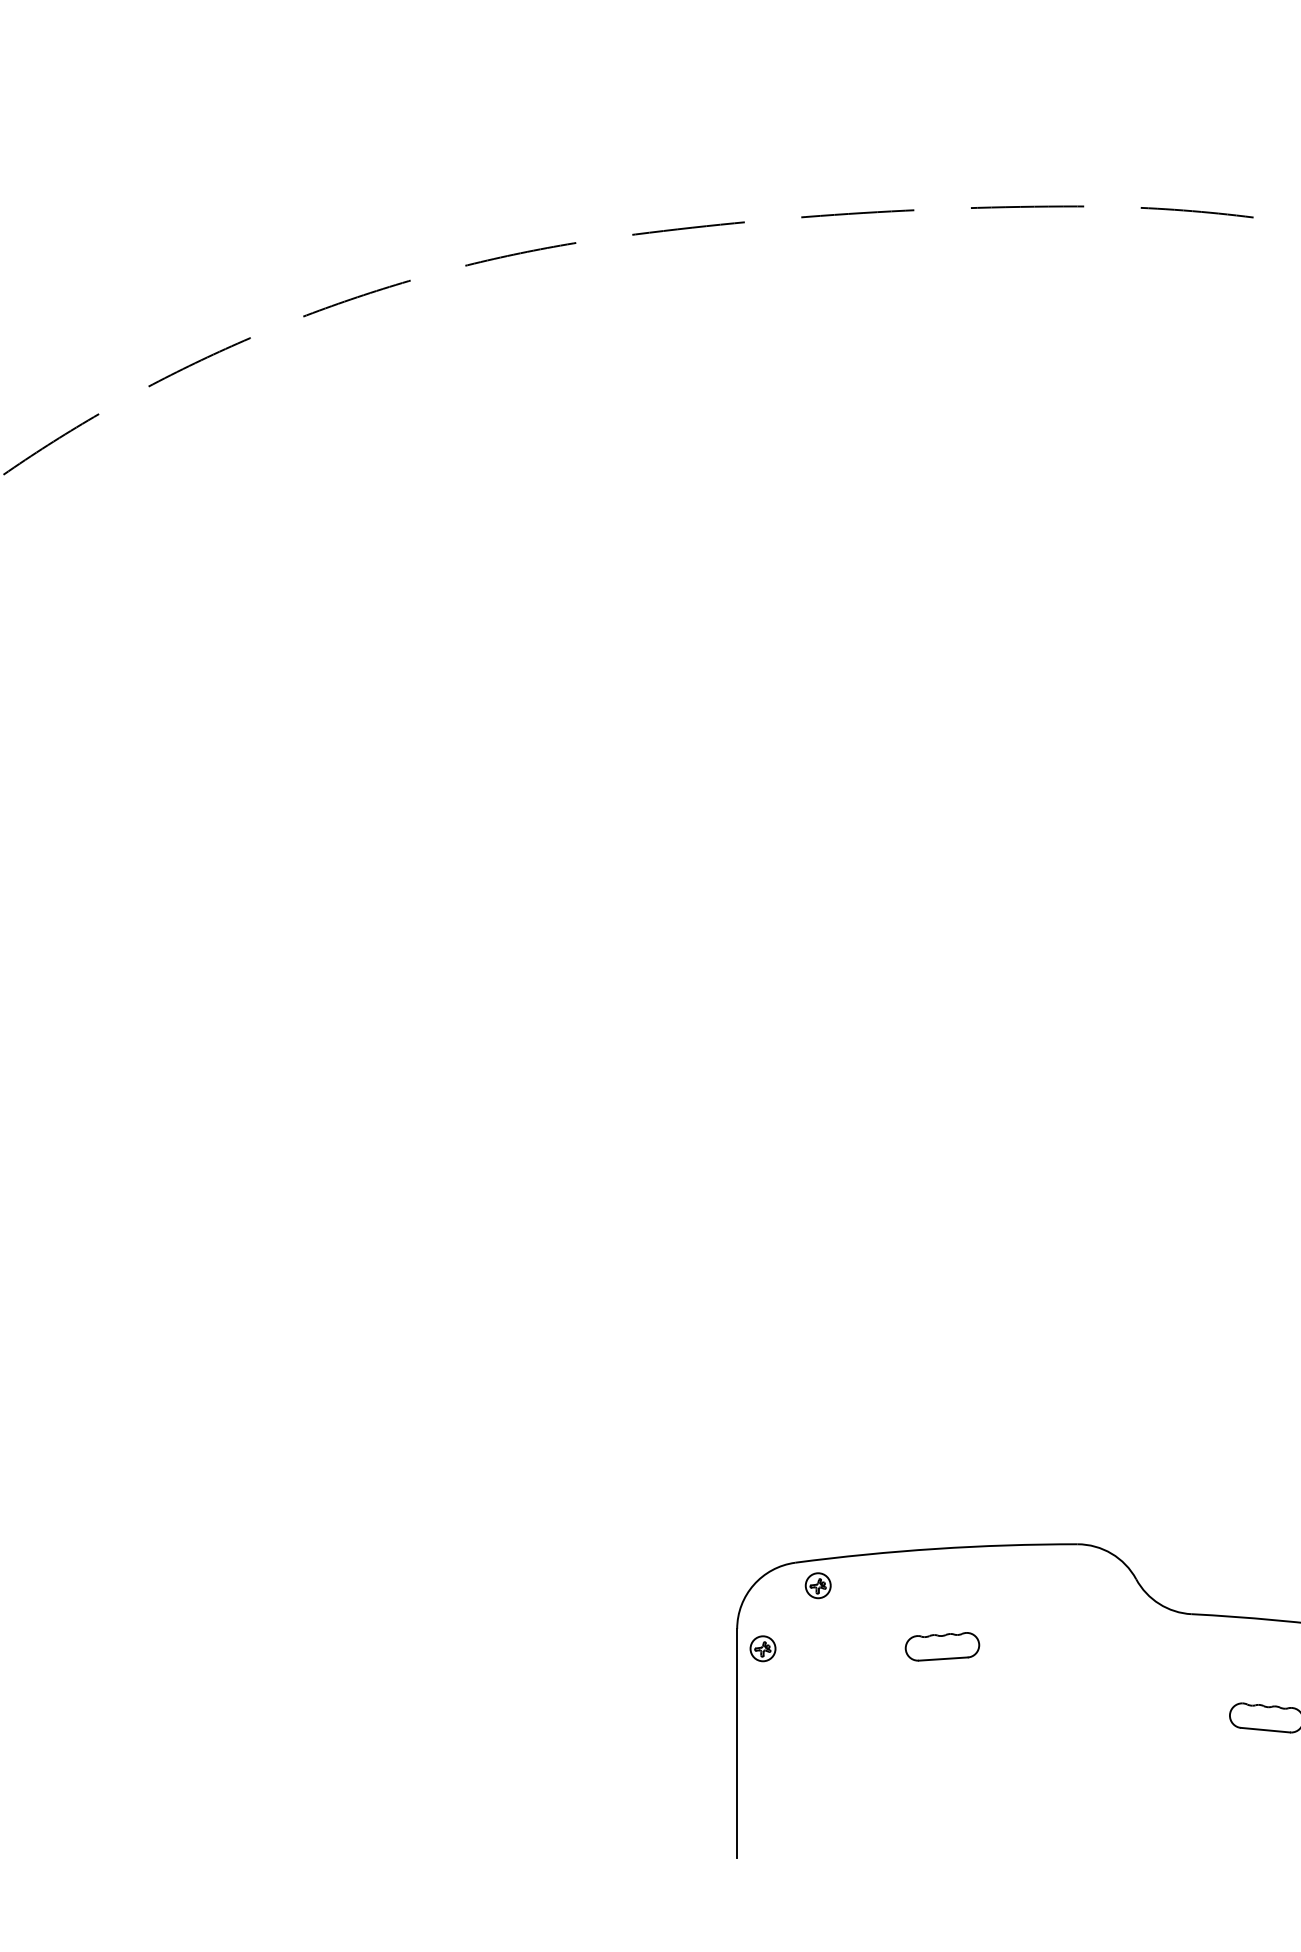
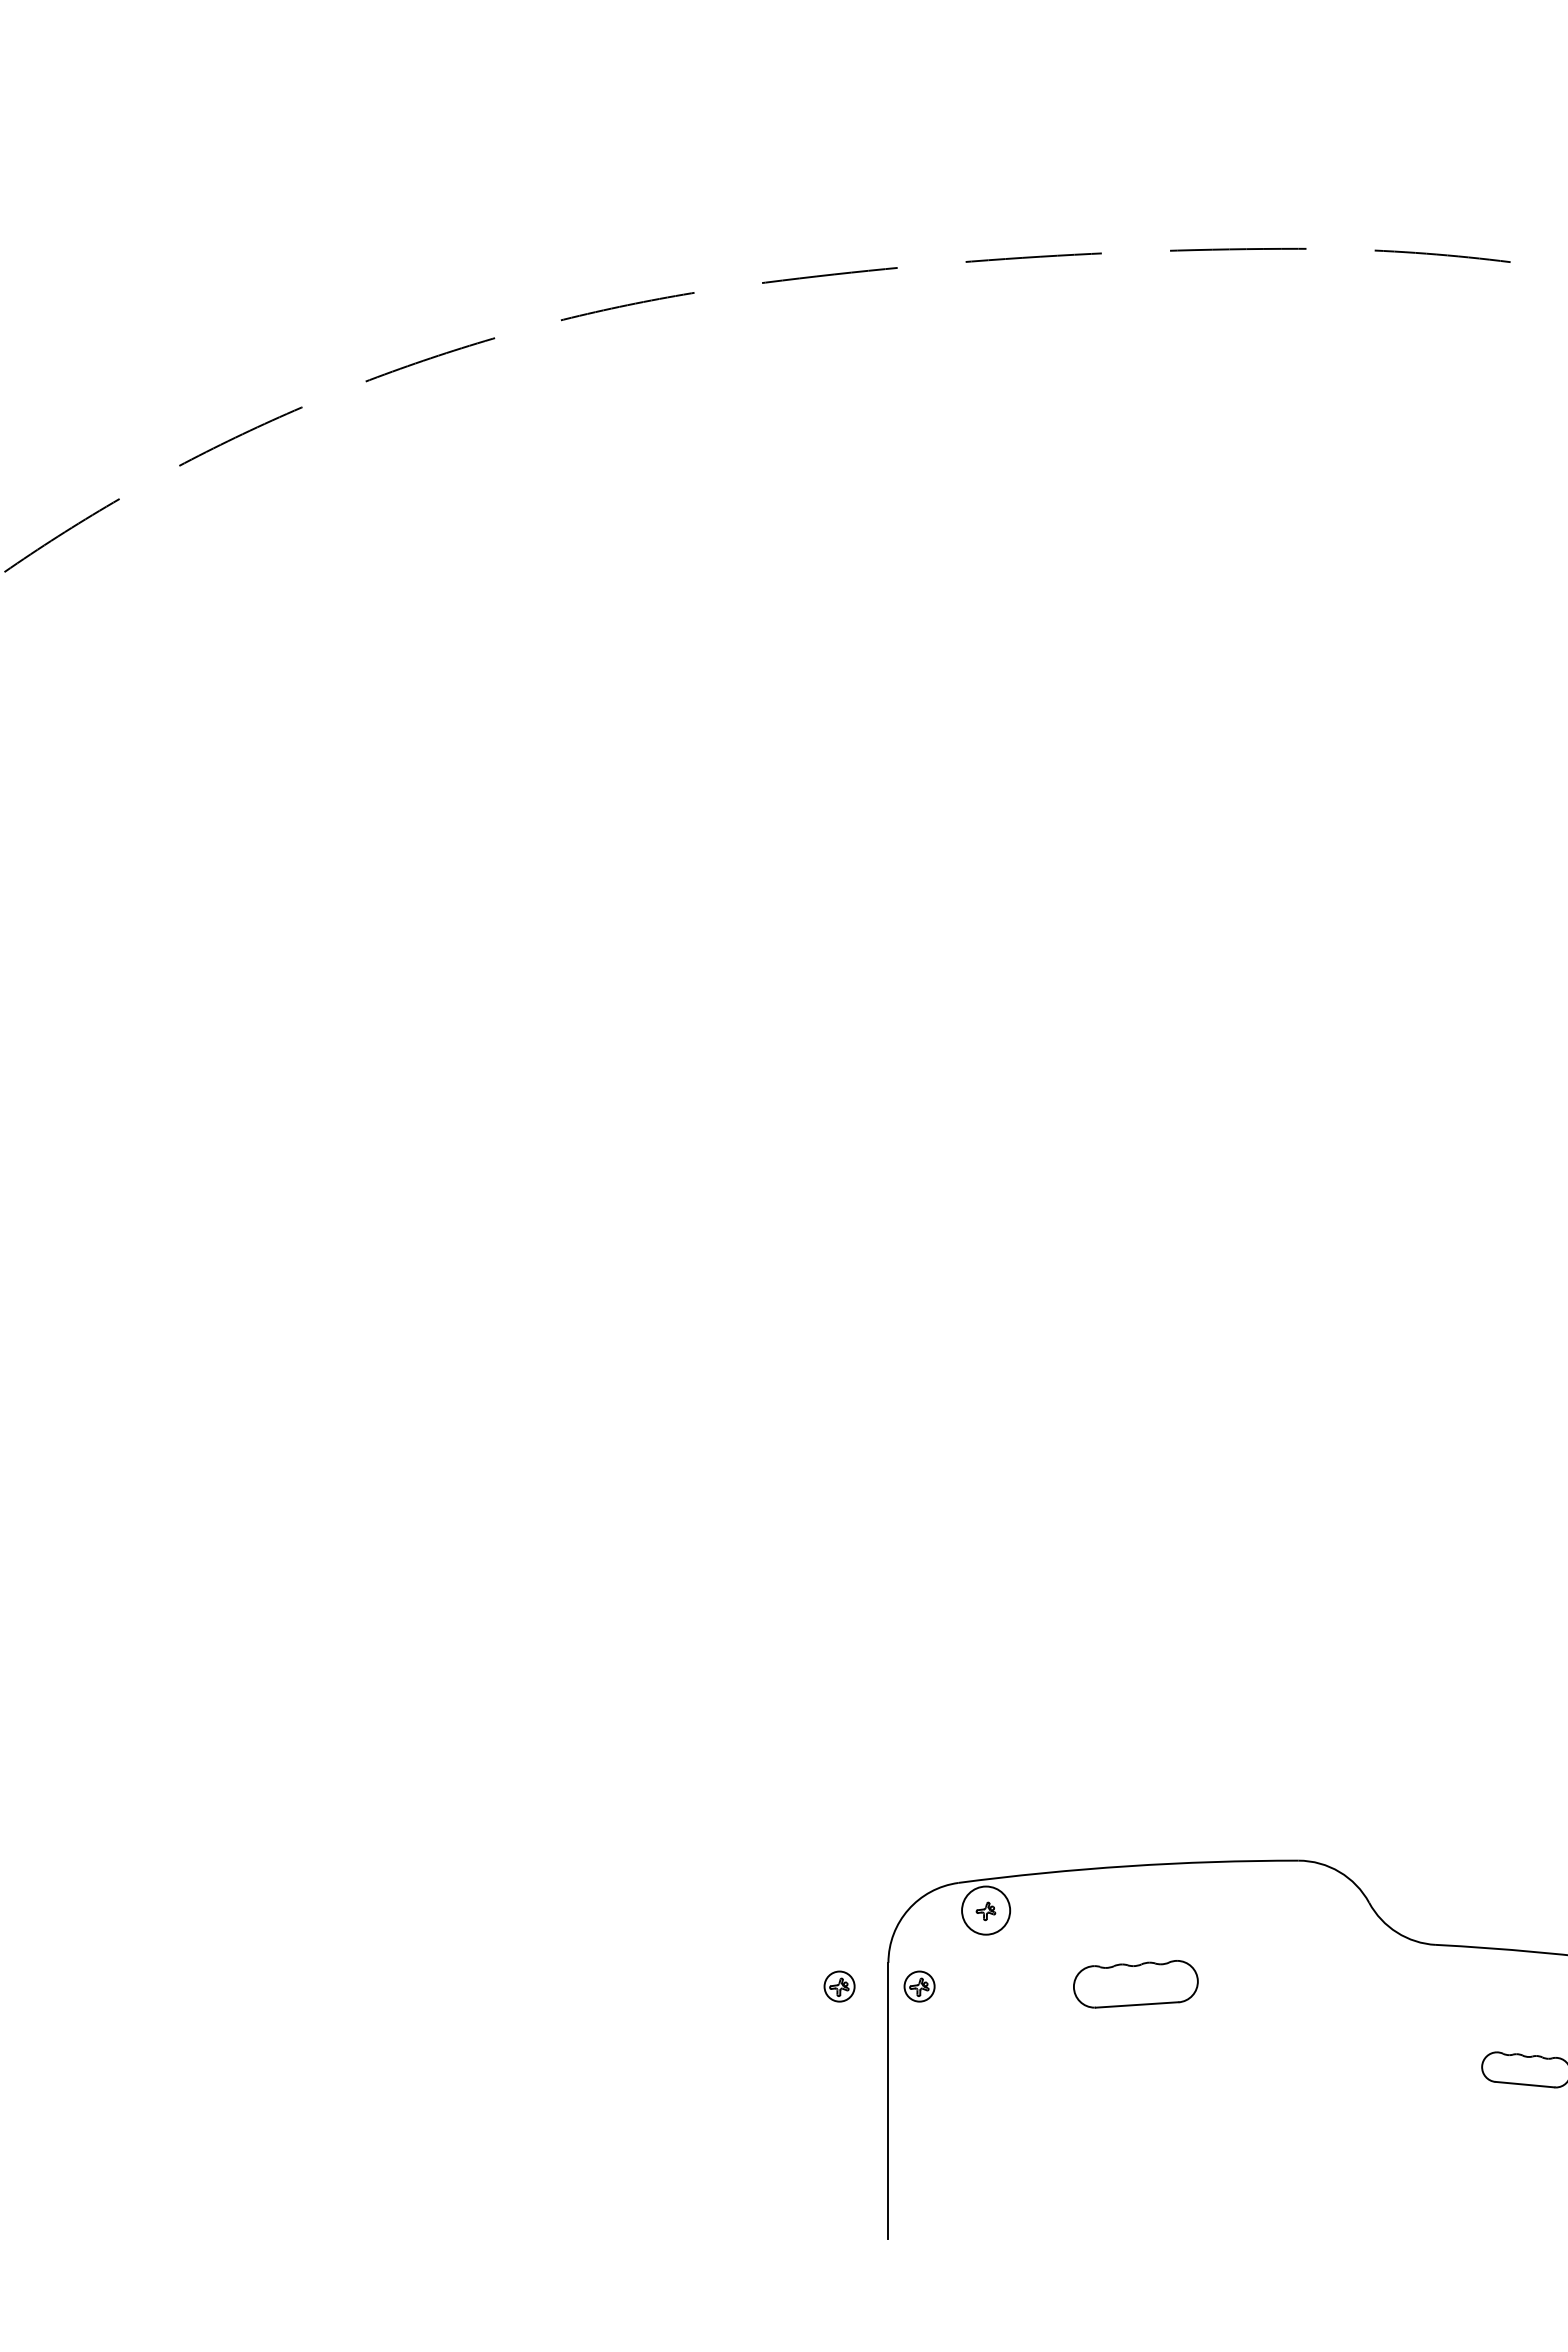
circle: (818, 1585) -> (986, 1910), size x1.6
part: (942, 1646) -> (1135, 1983), size x1.4
part: (696, 1648) -> (839, 1986), added

